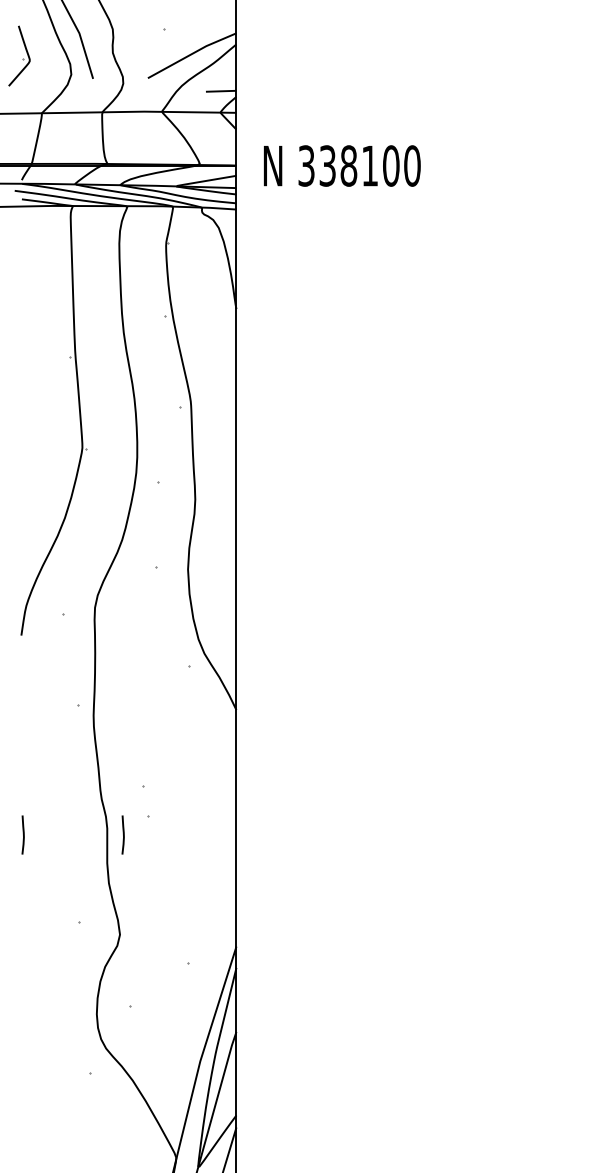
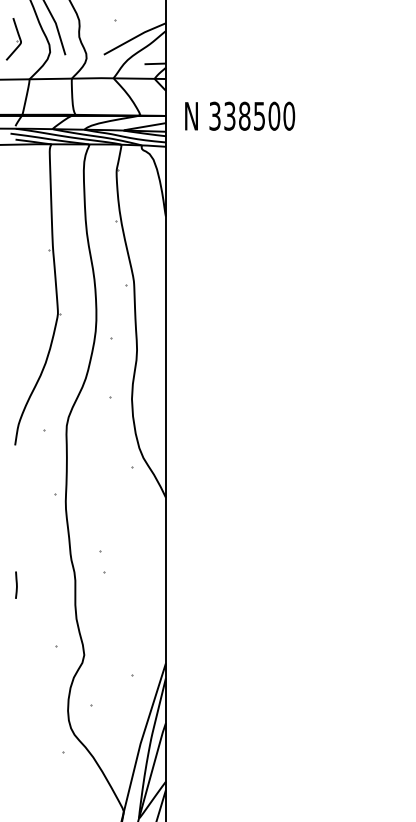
text: (369, 166) -> (259, 116), 338100 -> 338500
line: (122, 833) -> (86, 584), removed

